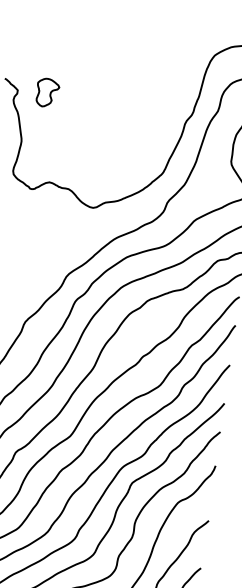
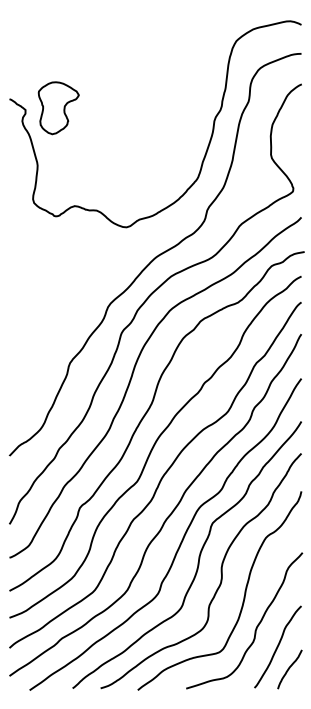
part: (47, 93) -> (58, 108), size x1.67

